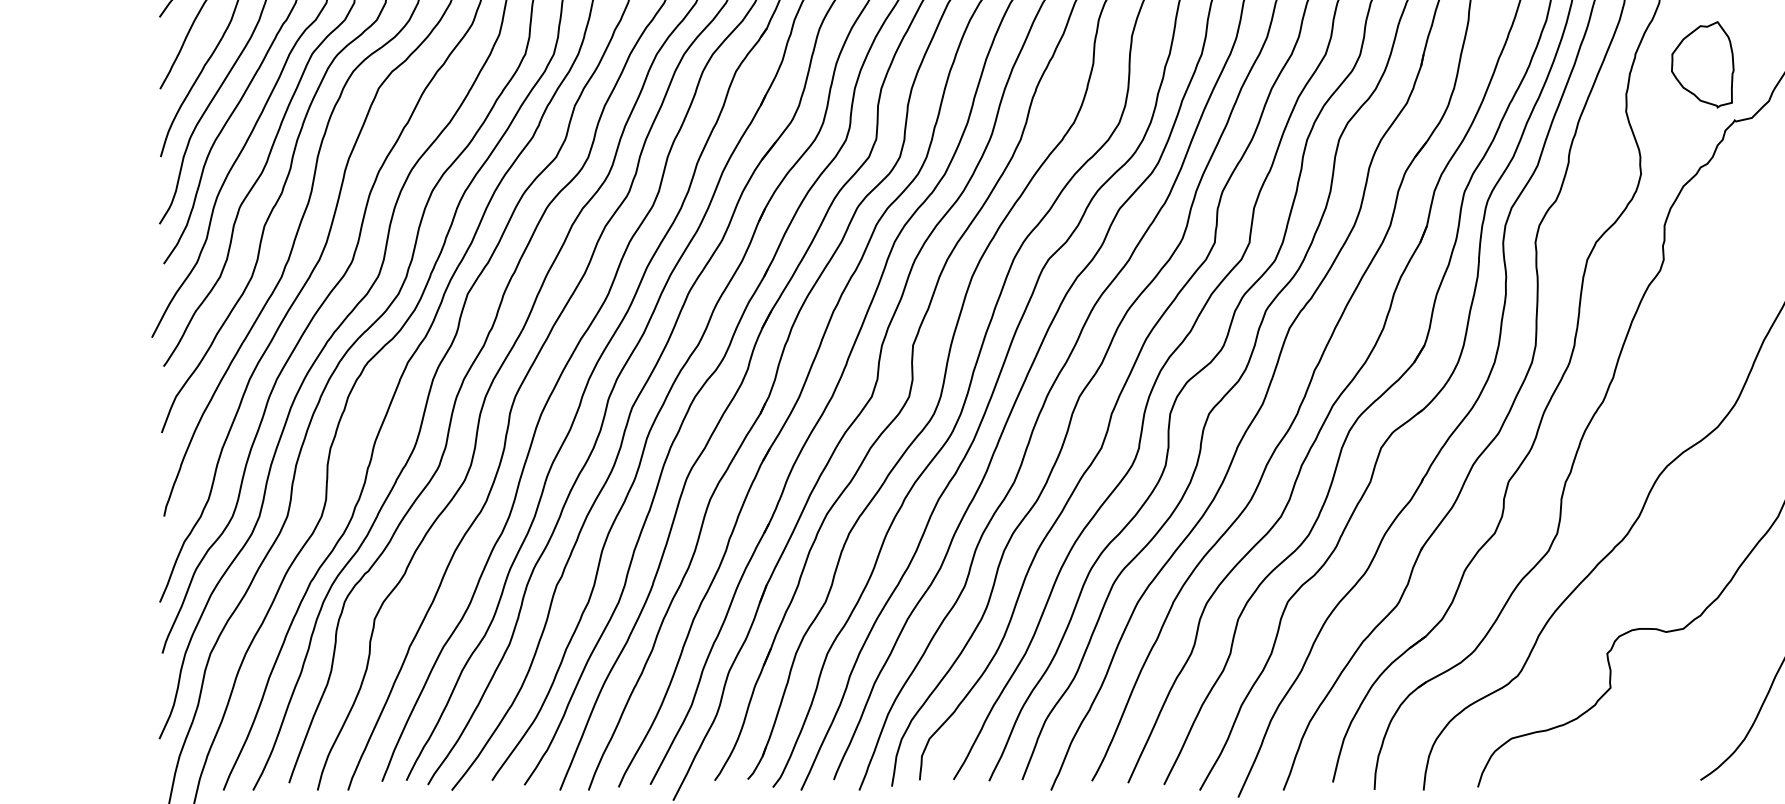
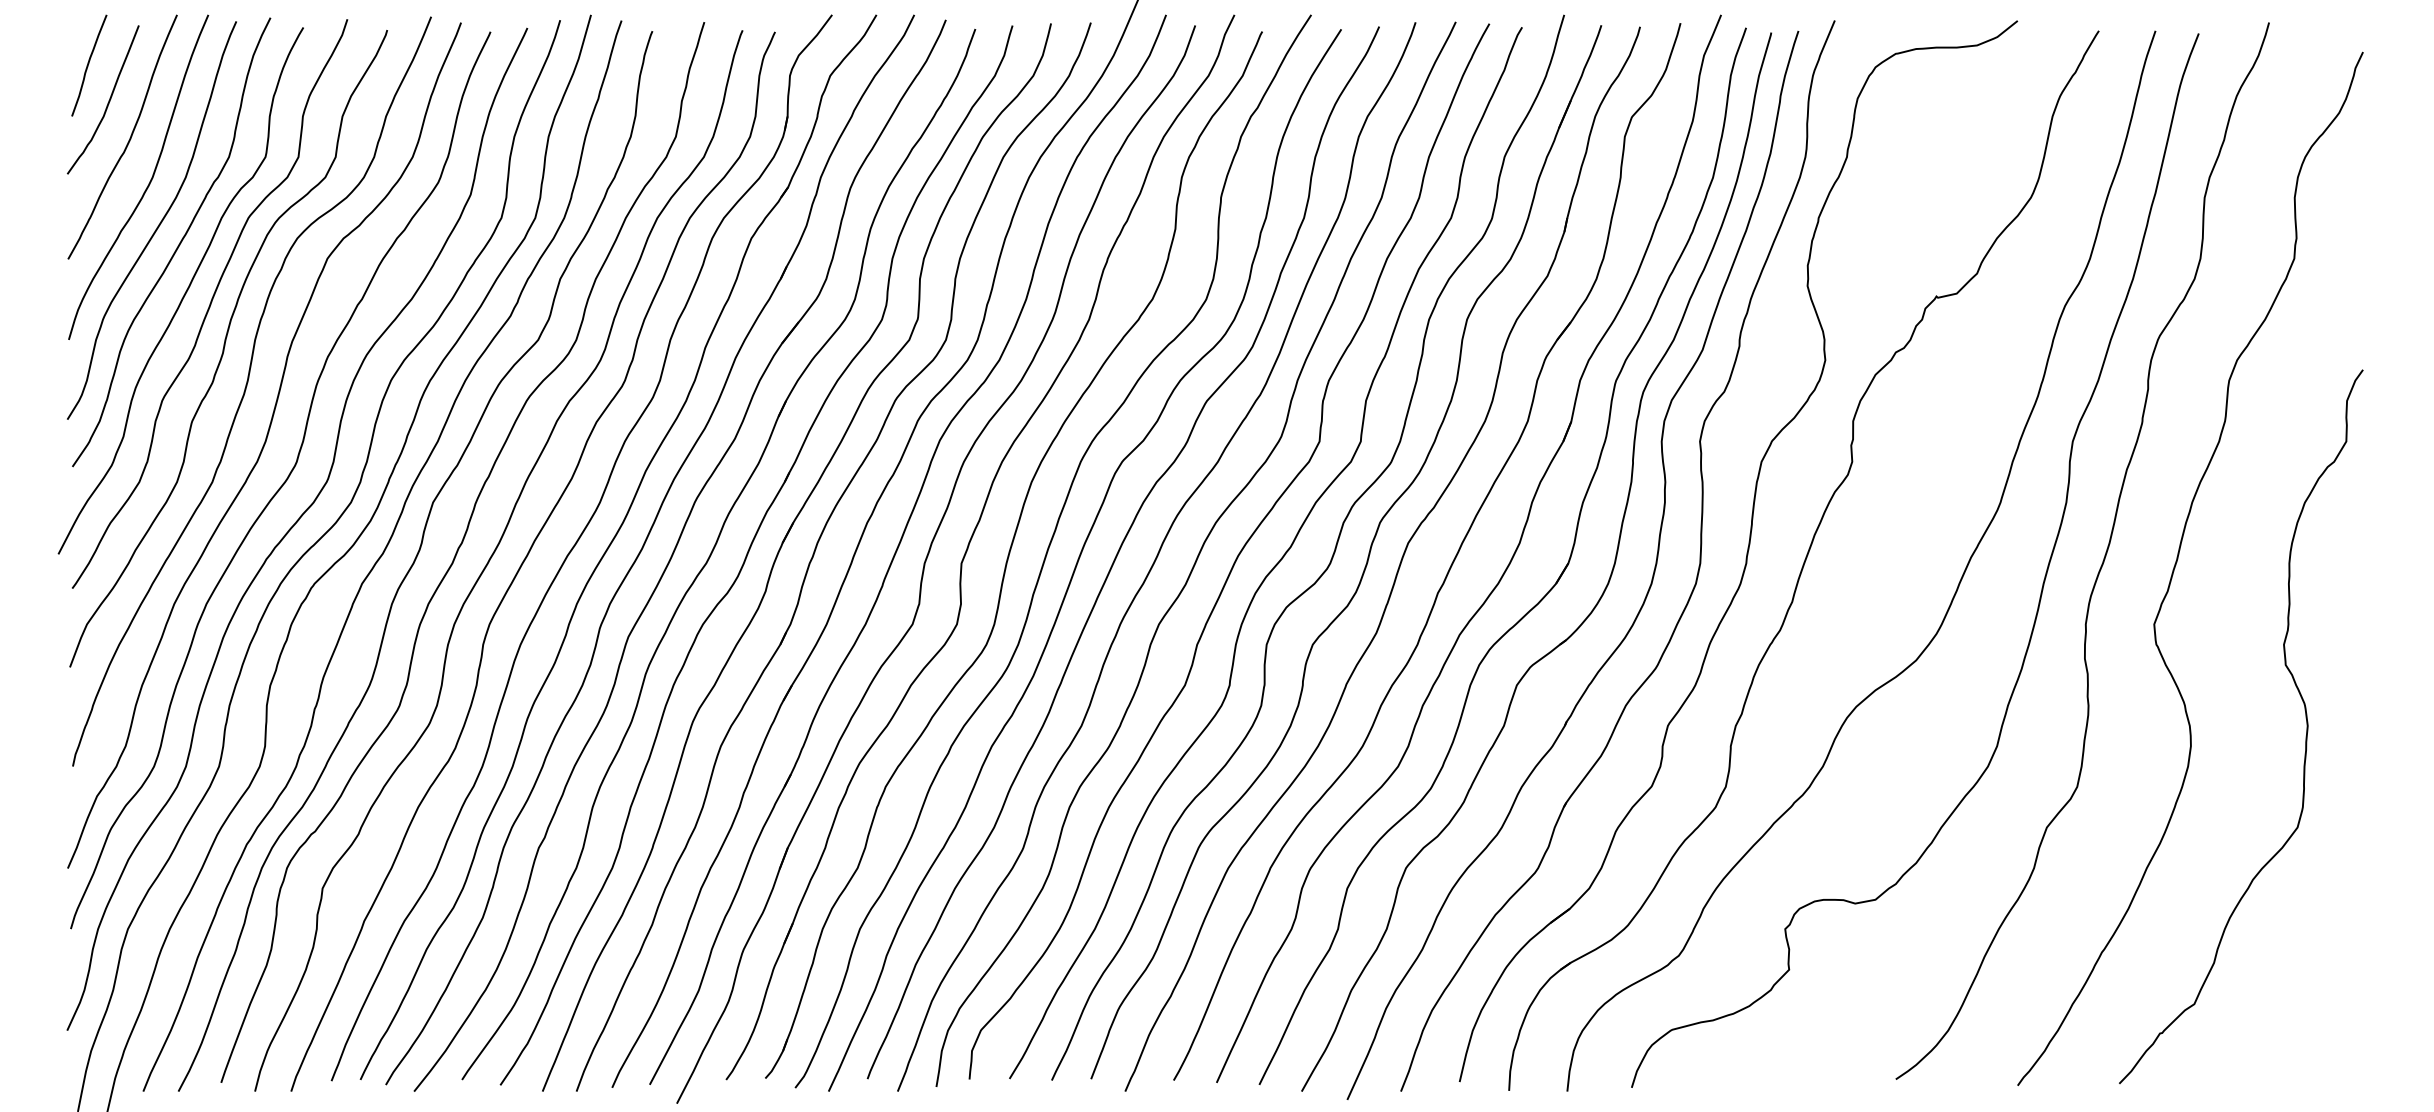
part: (1702, 64) -> (1898, 230), removed

